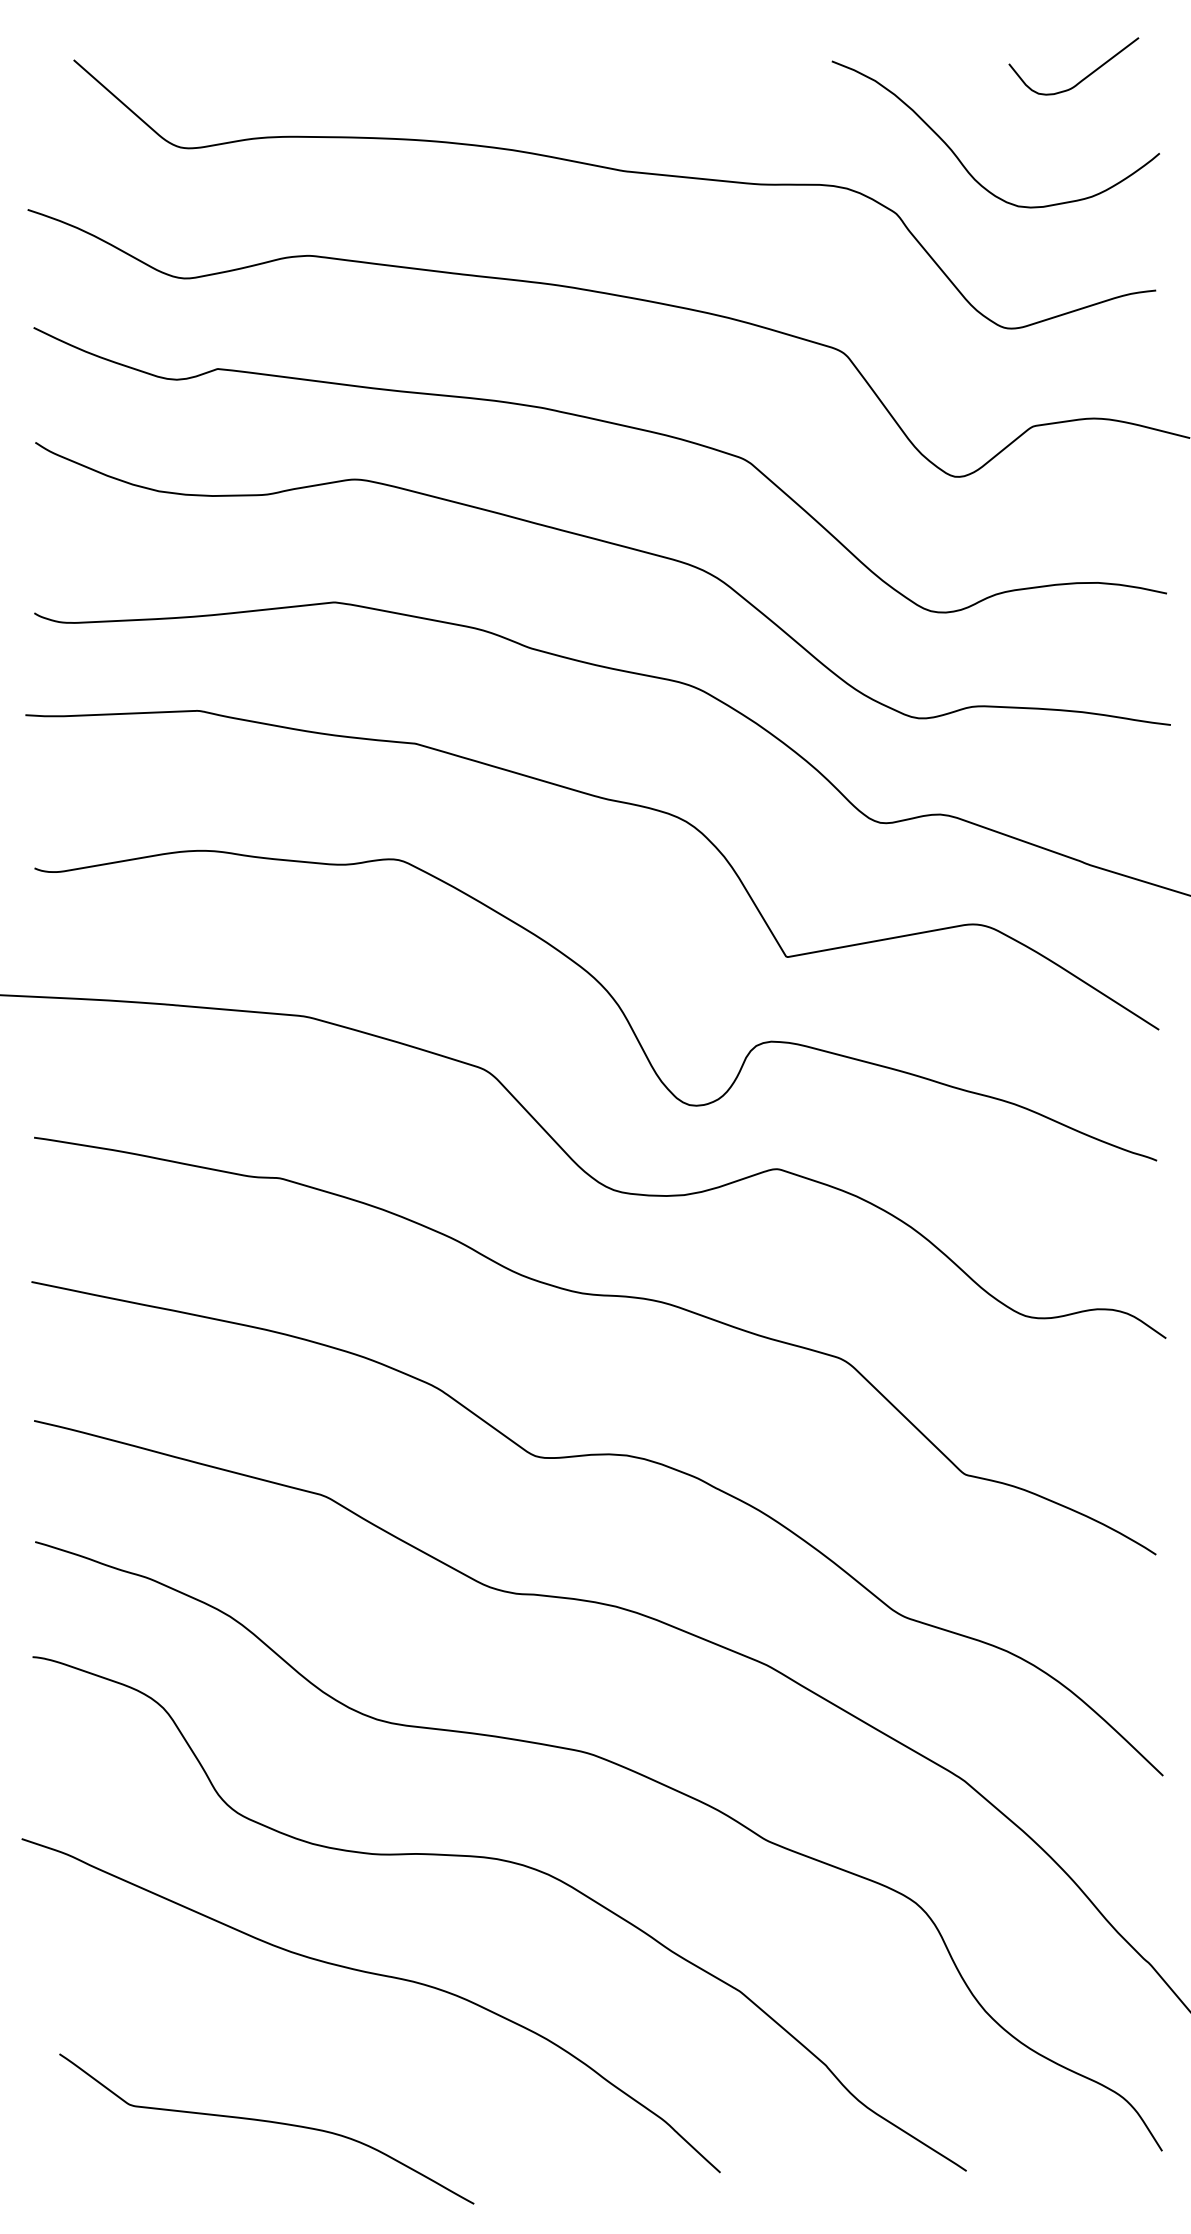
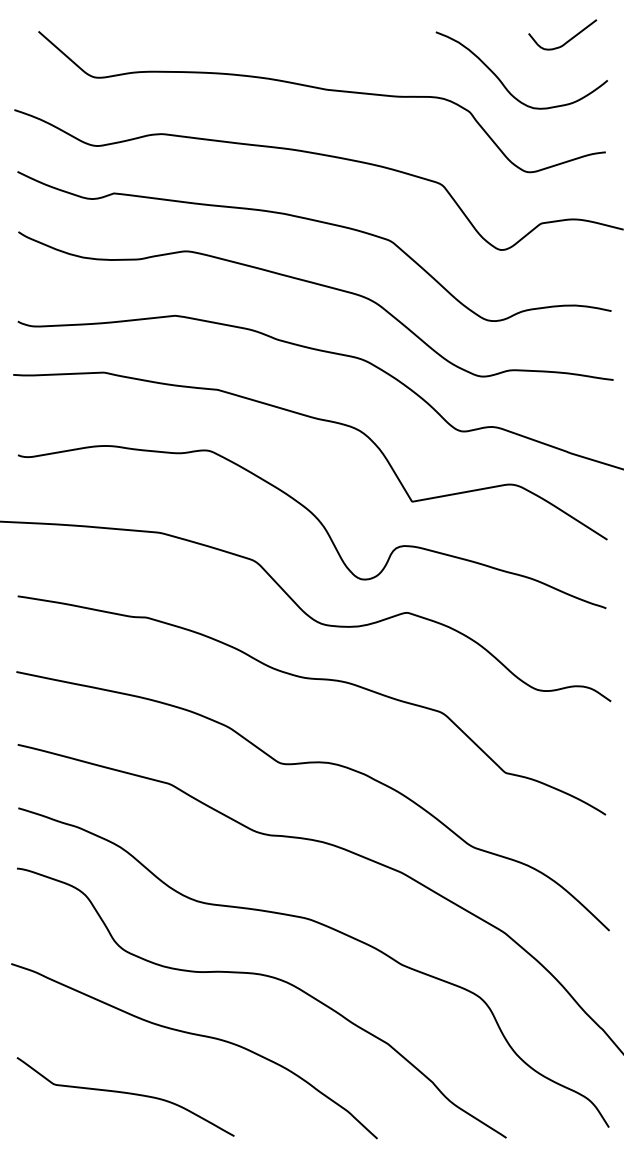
curve: (266, 2122) -> (125, 1093), moved

